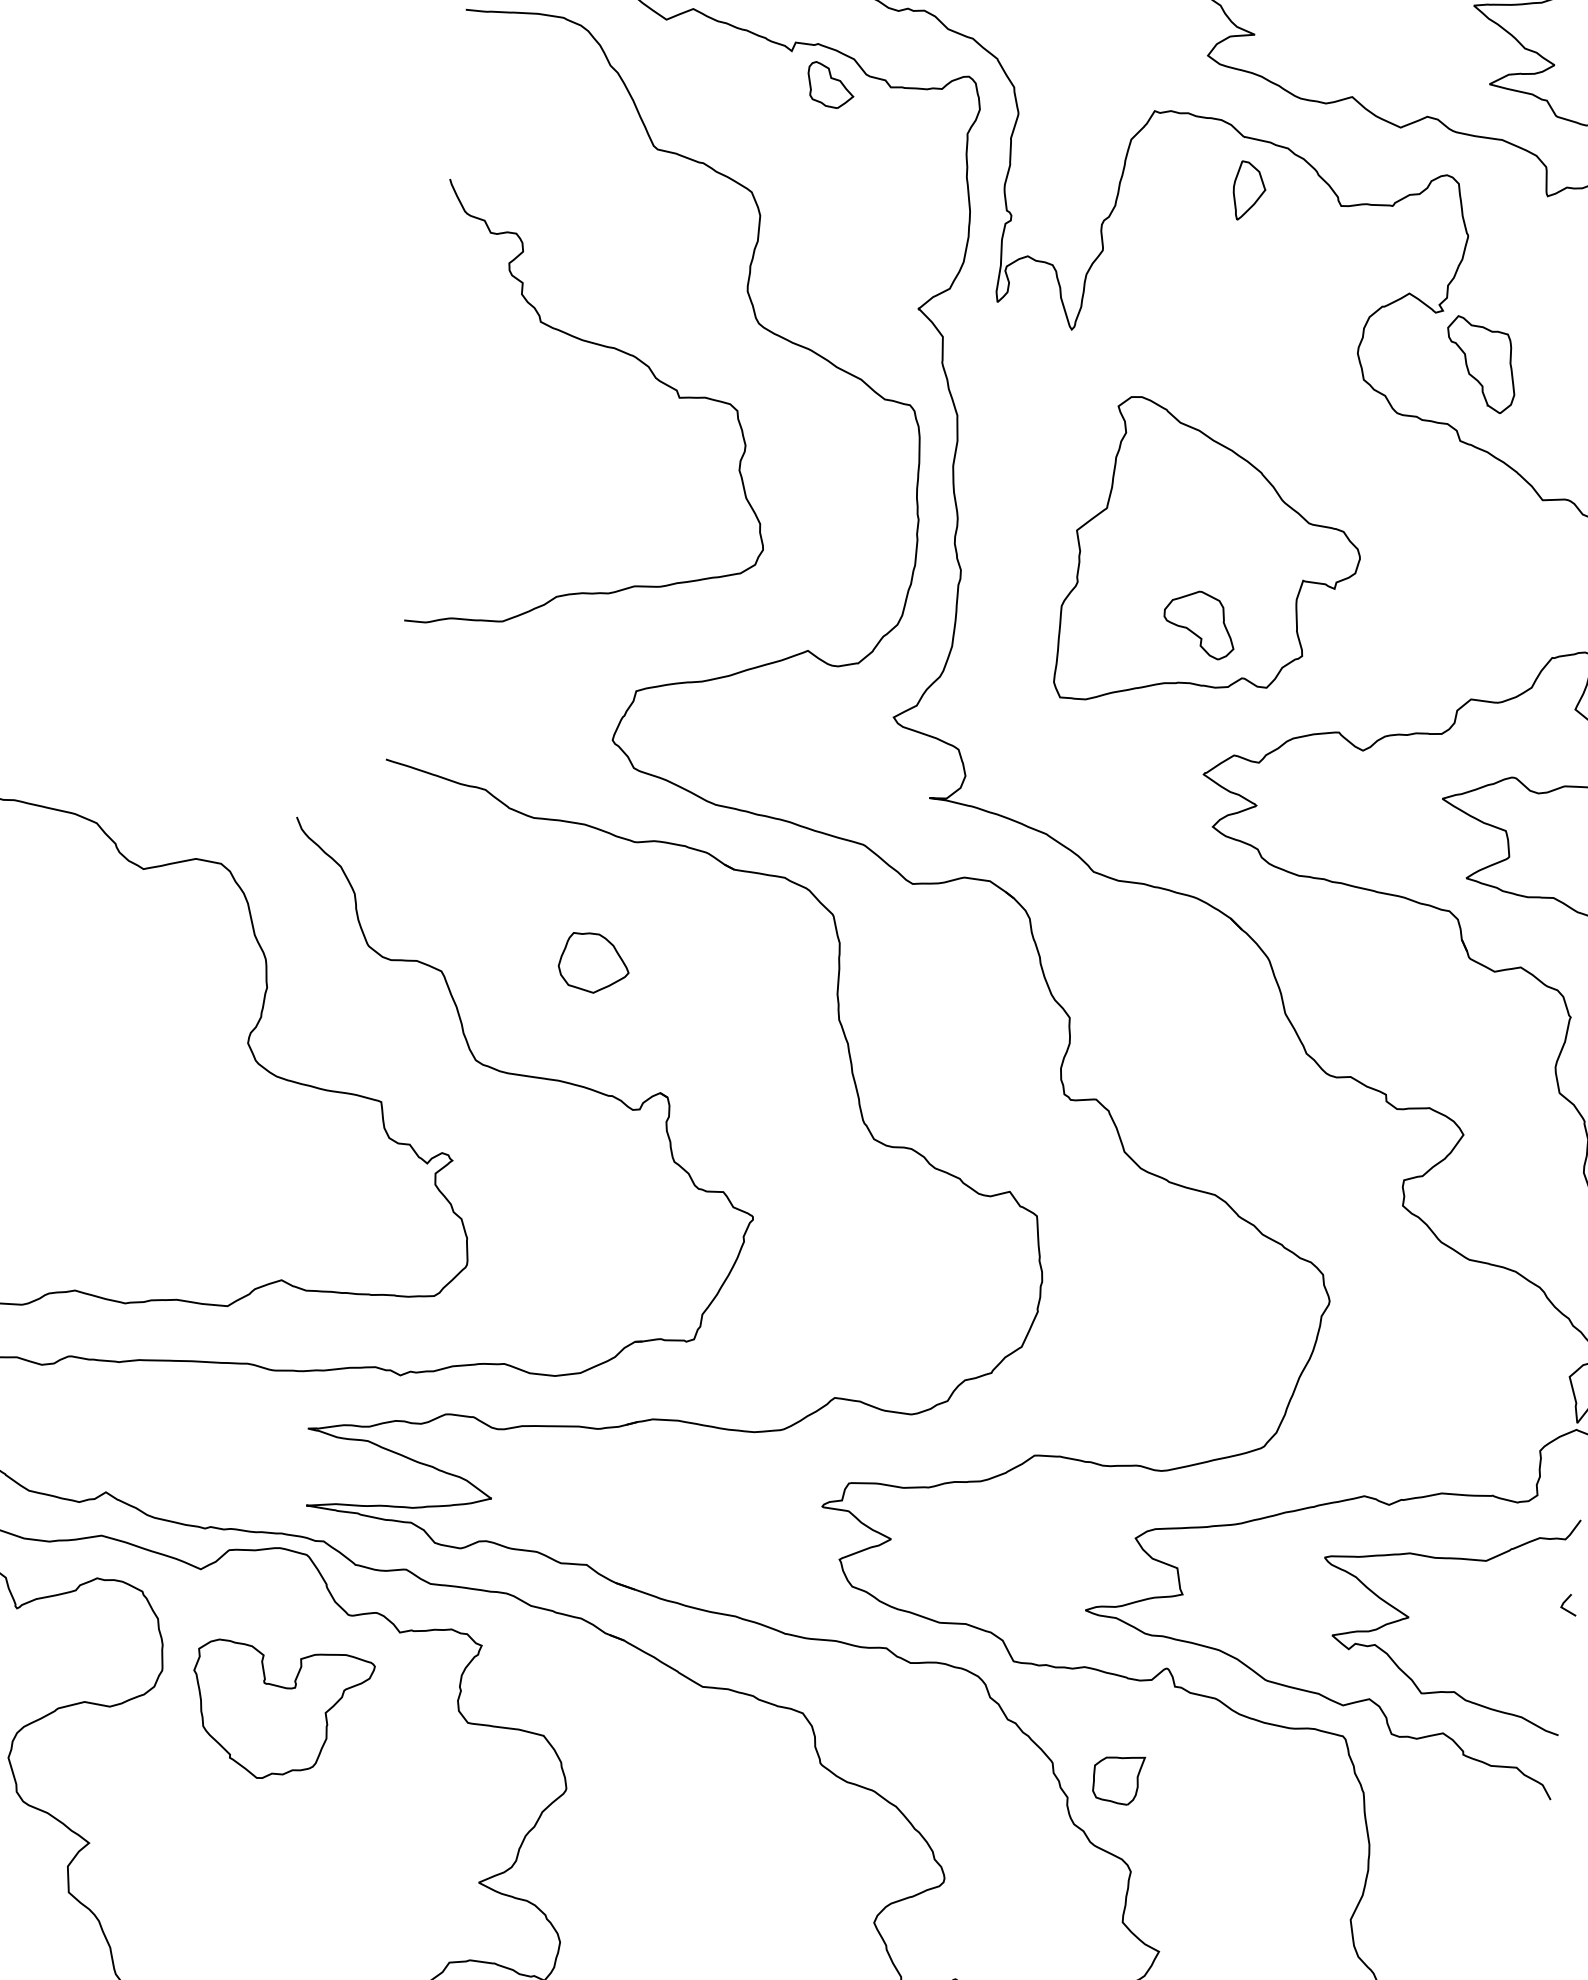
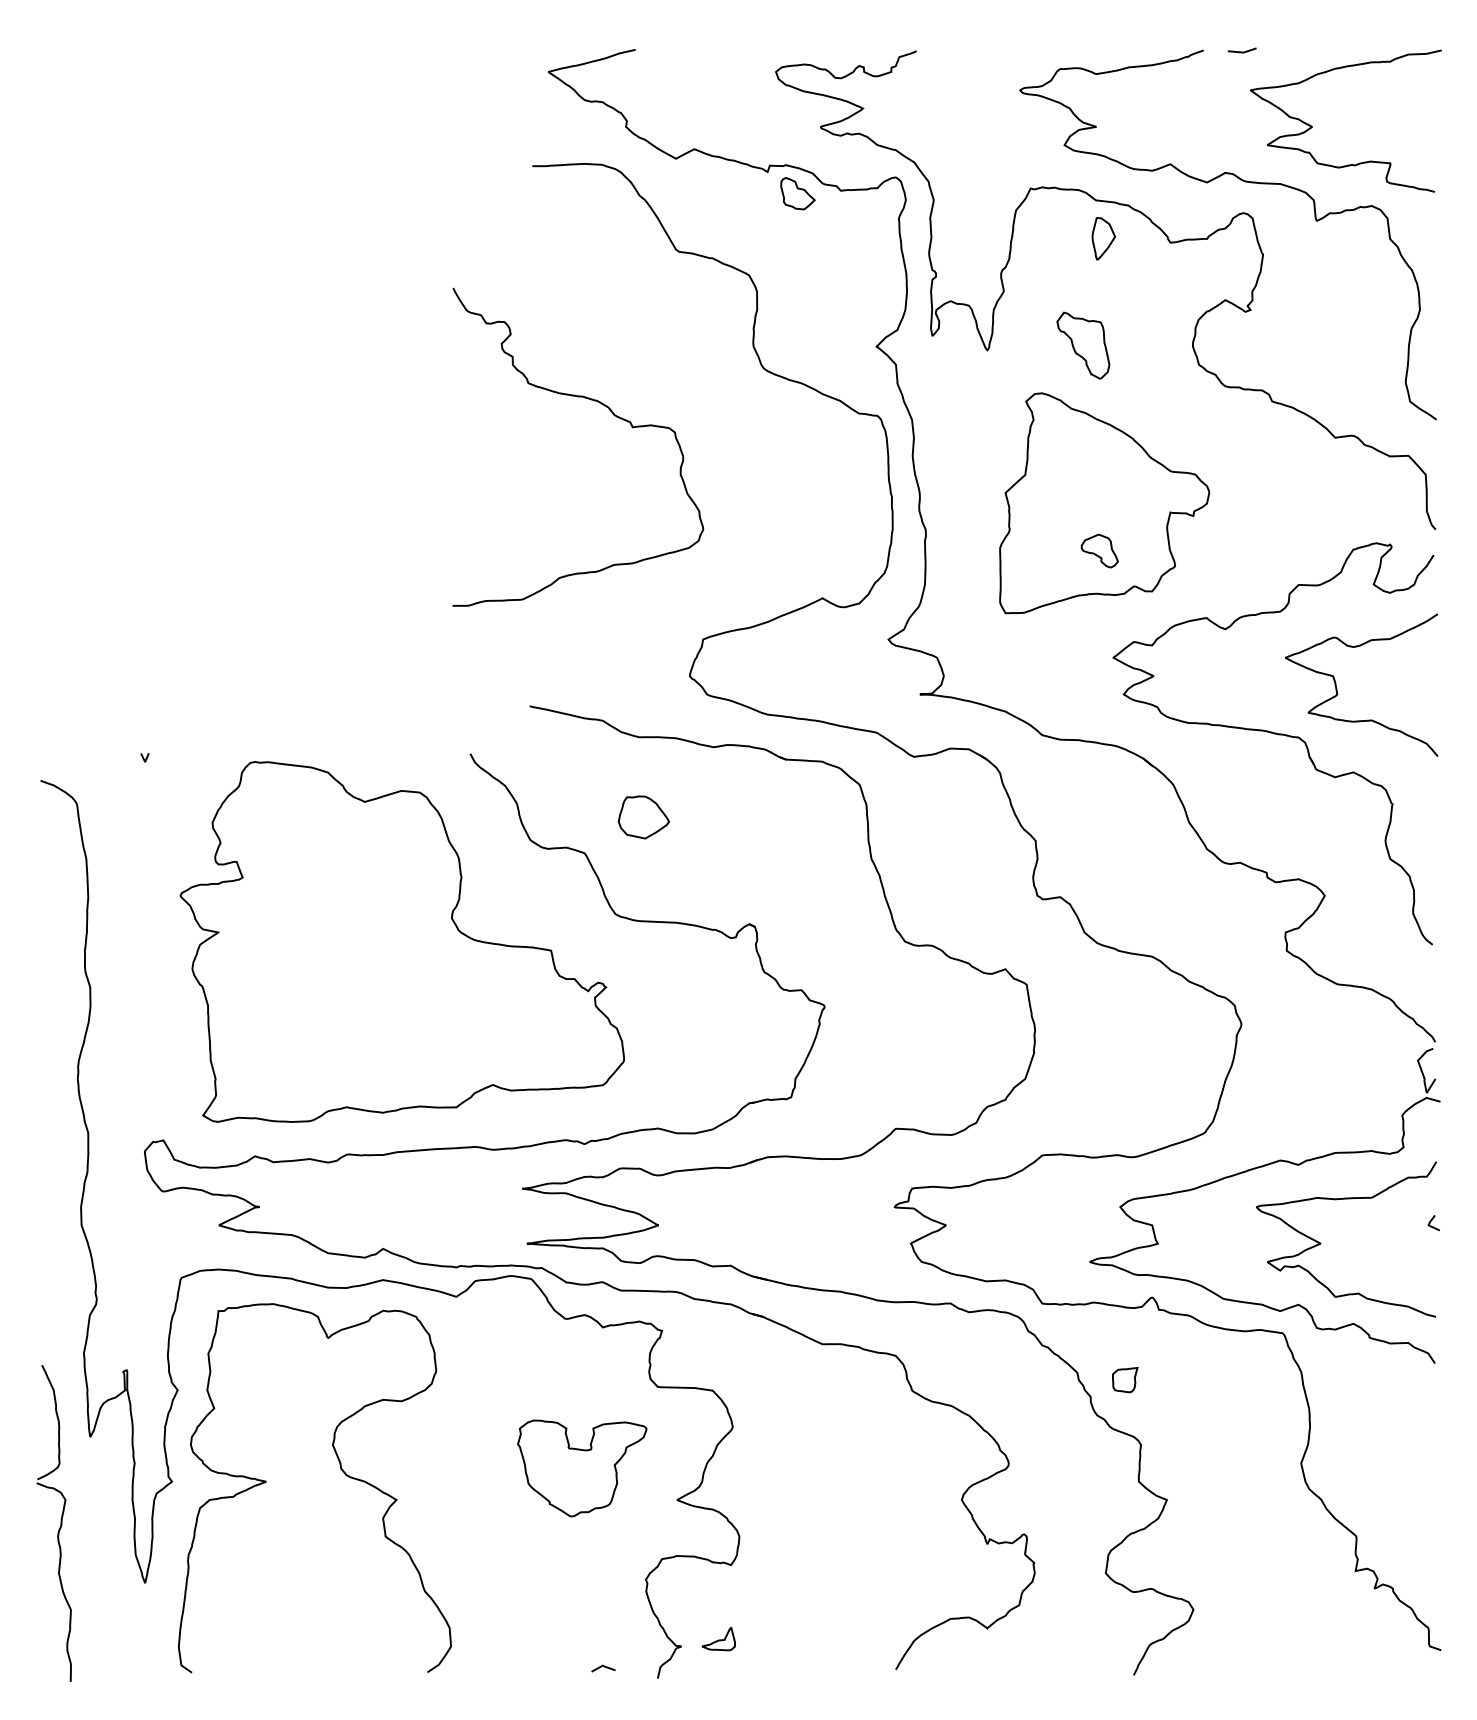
part: (1481, 364) -> (1083, 345), moved
curve: (653, 377) -> (612, 414), moved
part: (1199, 623) -> (1099, 550), size x0.7
part: (593, 963) -> (643, 817), moved
part: (280, 1713) -> (582, 1468), moved
part: (1117, 1778) -> (1124, 1379), size x0.7

